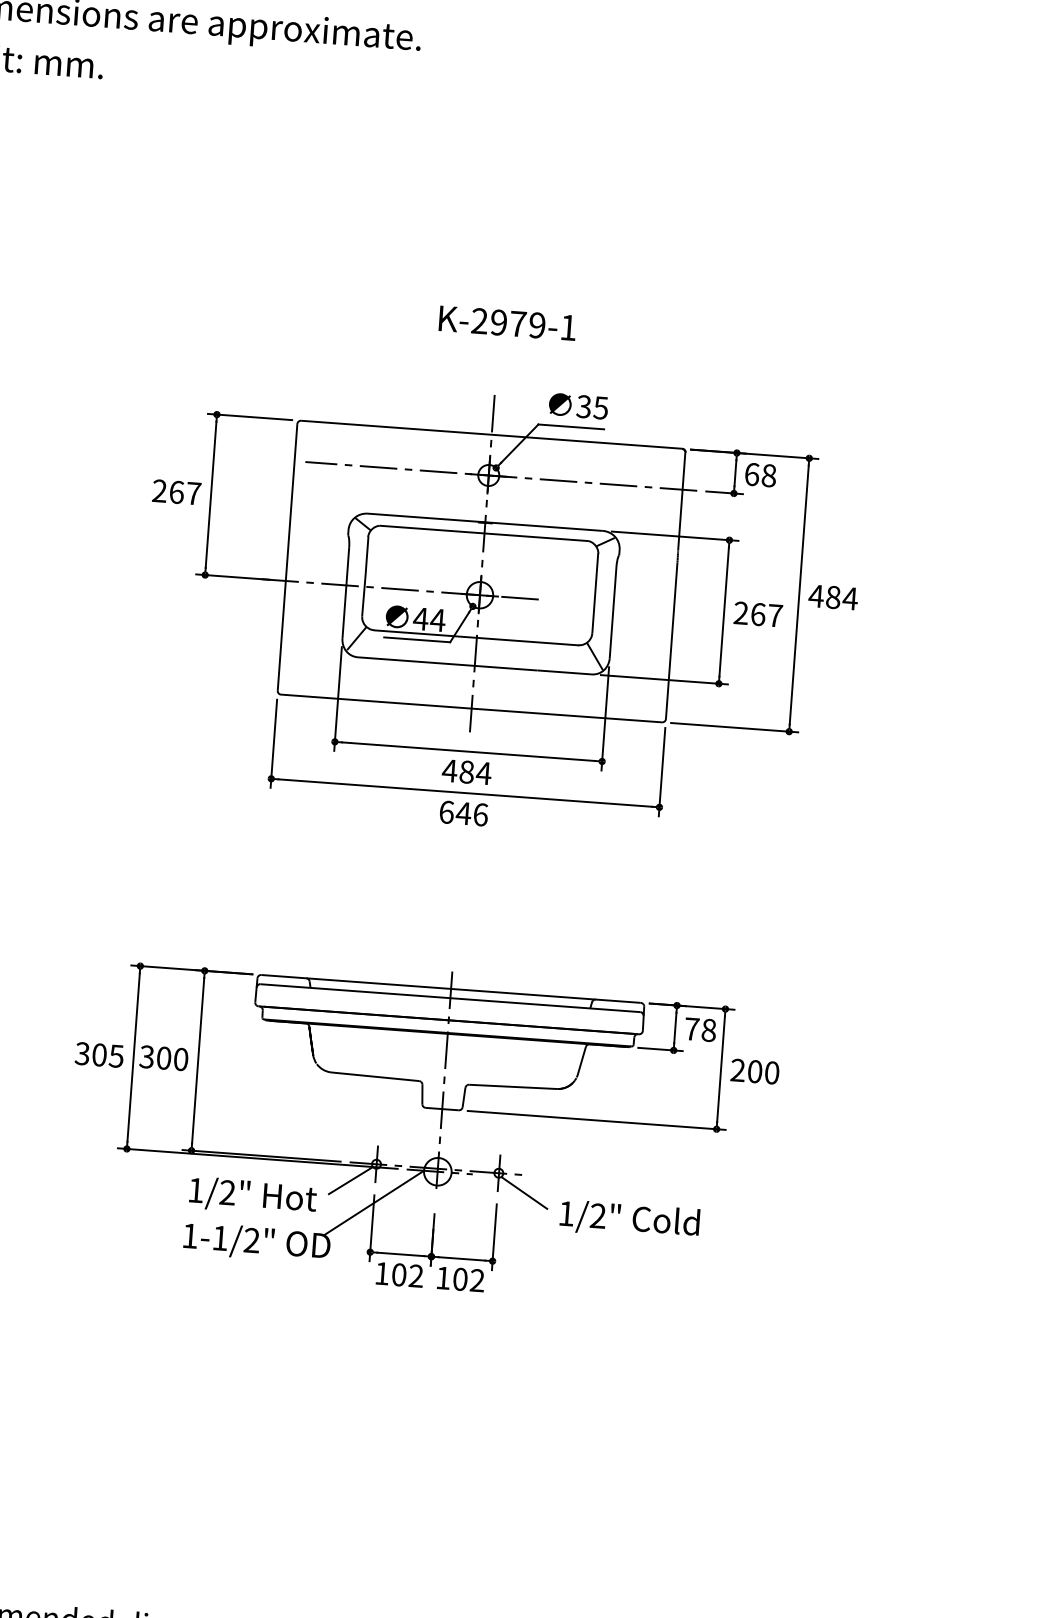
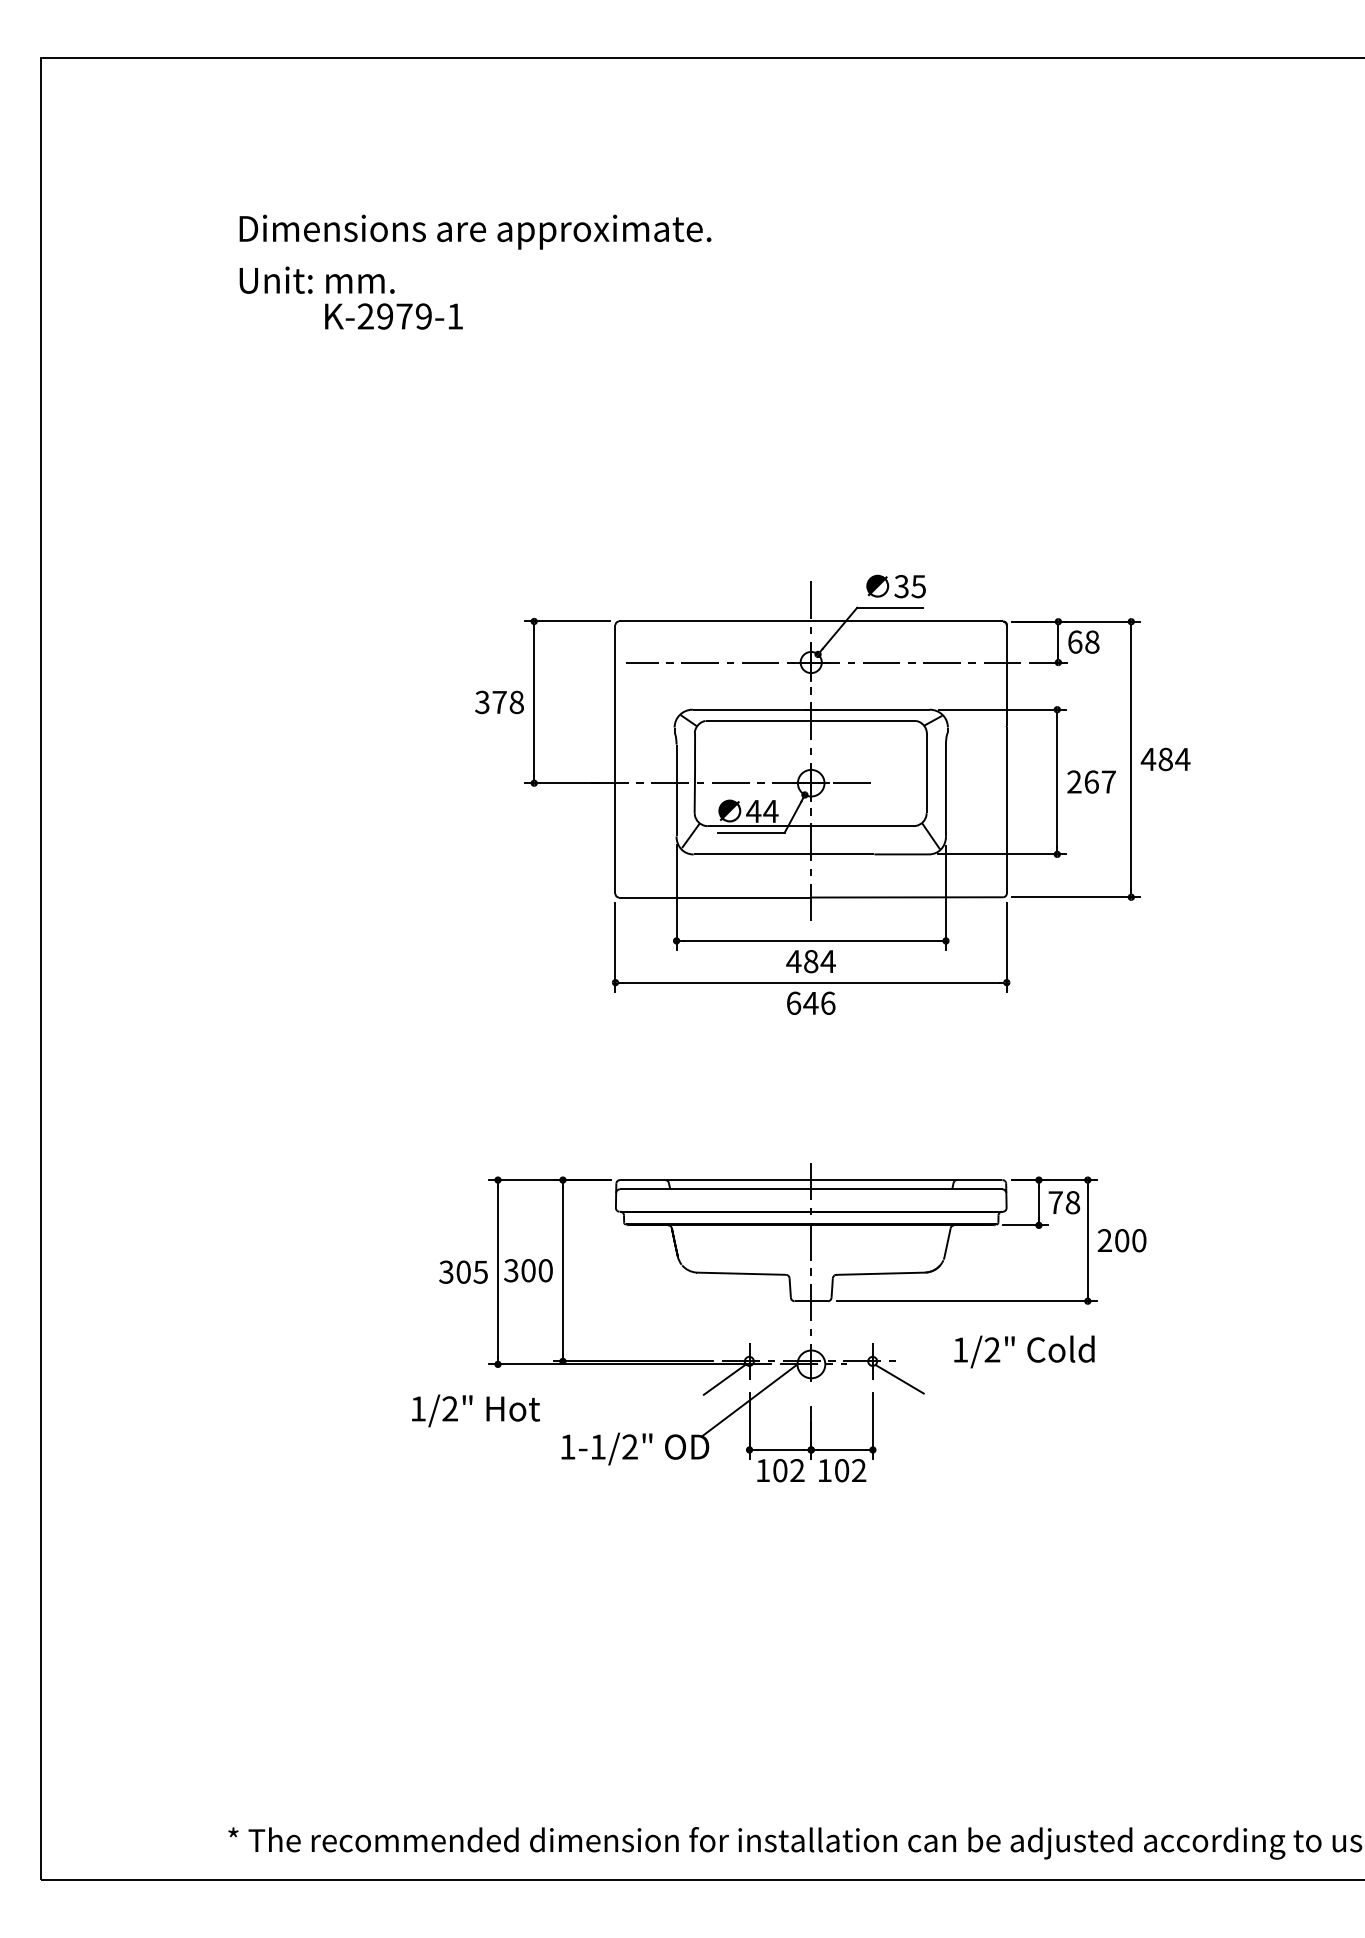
text: (507, 323) -> (393, 316), moved
text: (176, 492) -> (499, 702), 267 -> 378
text: (253, 1196) -> (476, 1410), moved
text: (629, 1219) -> (1024, 1351), moved

